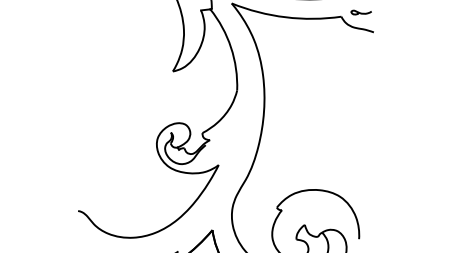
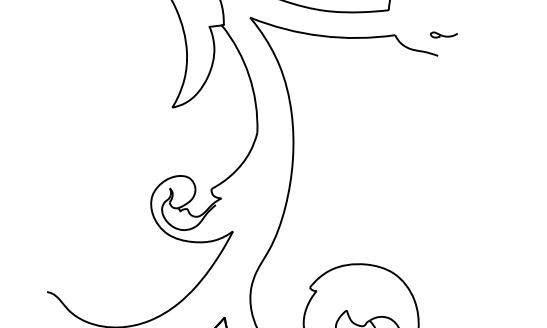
curve: (360, 12) -> (442, 34), moved

